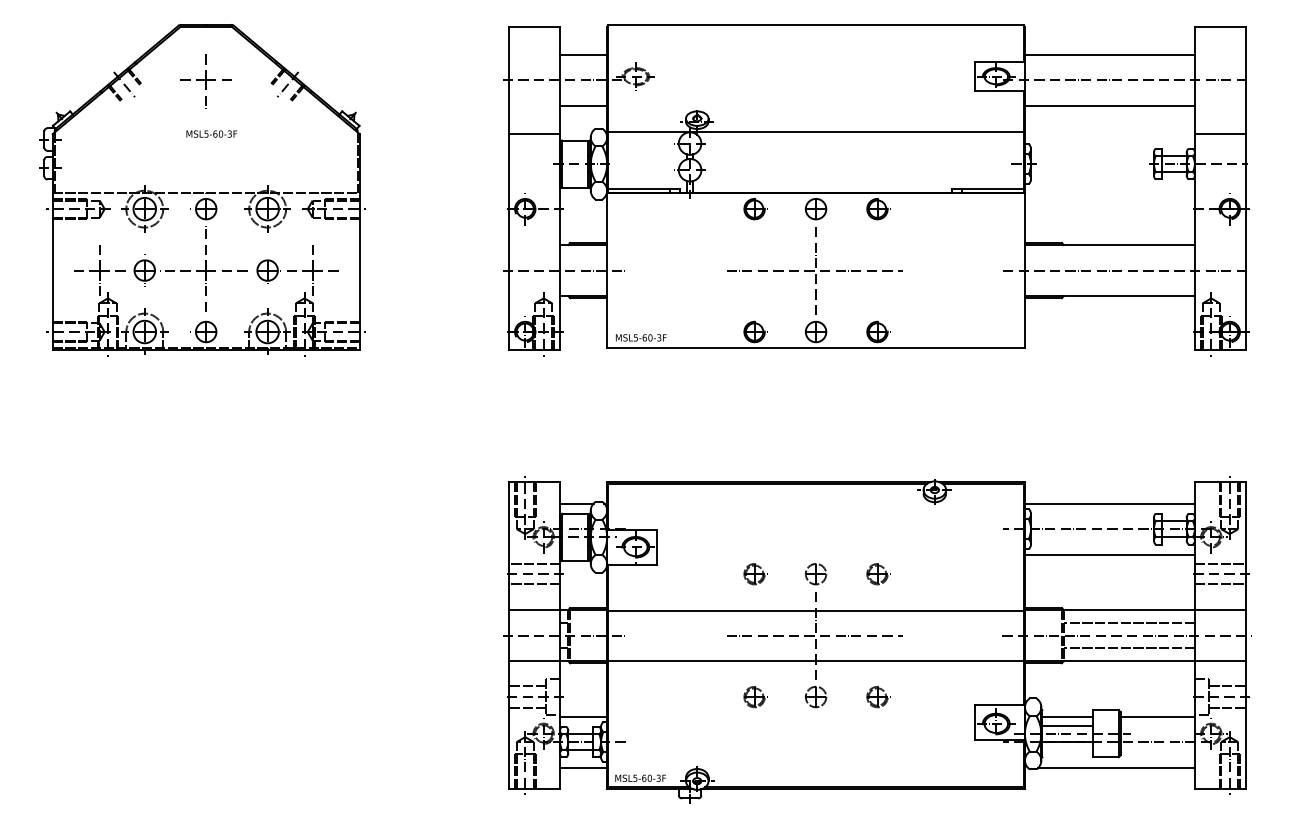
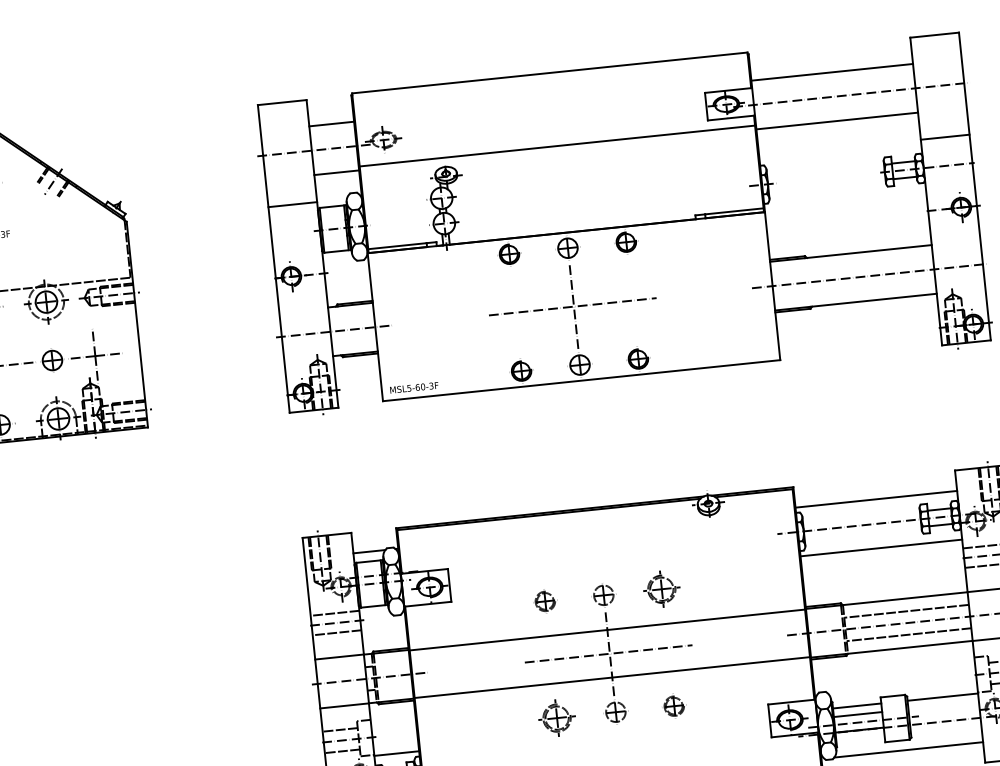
line: (815, 131) -> (556, 145), moved
part: (878, 574) -> (663, 589), size x1.4
part: (755, 697) -> (558, 718), size x1.4

